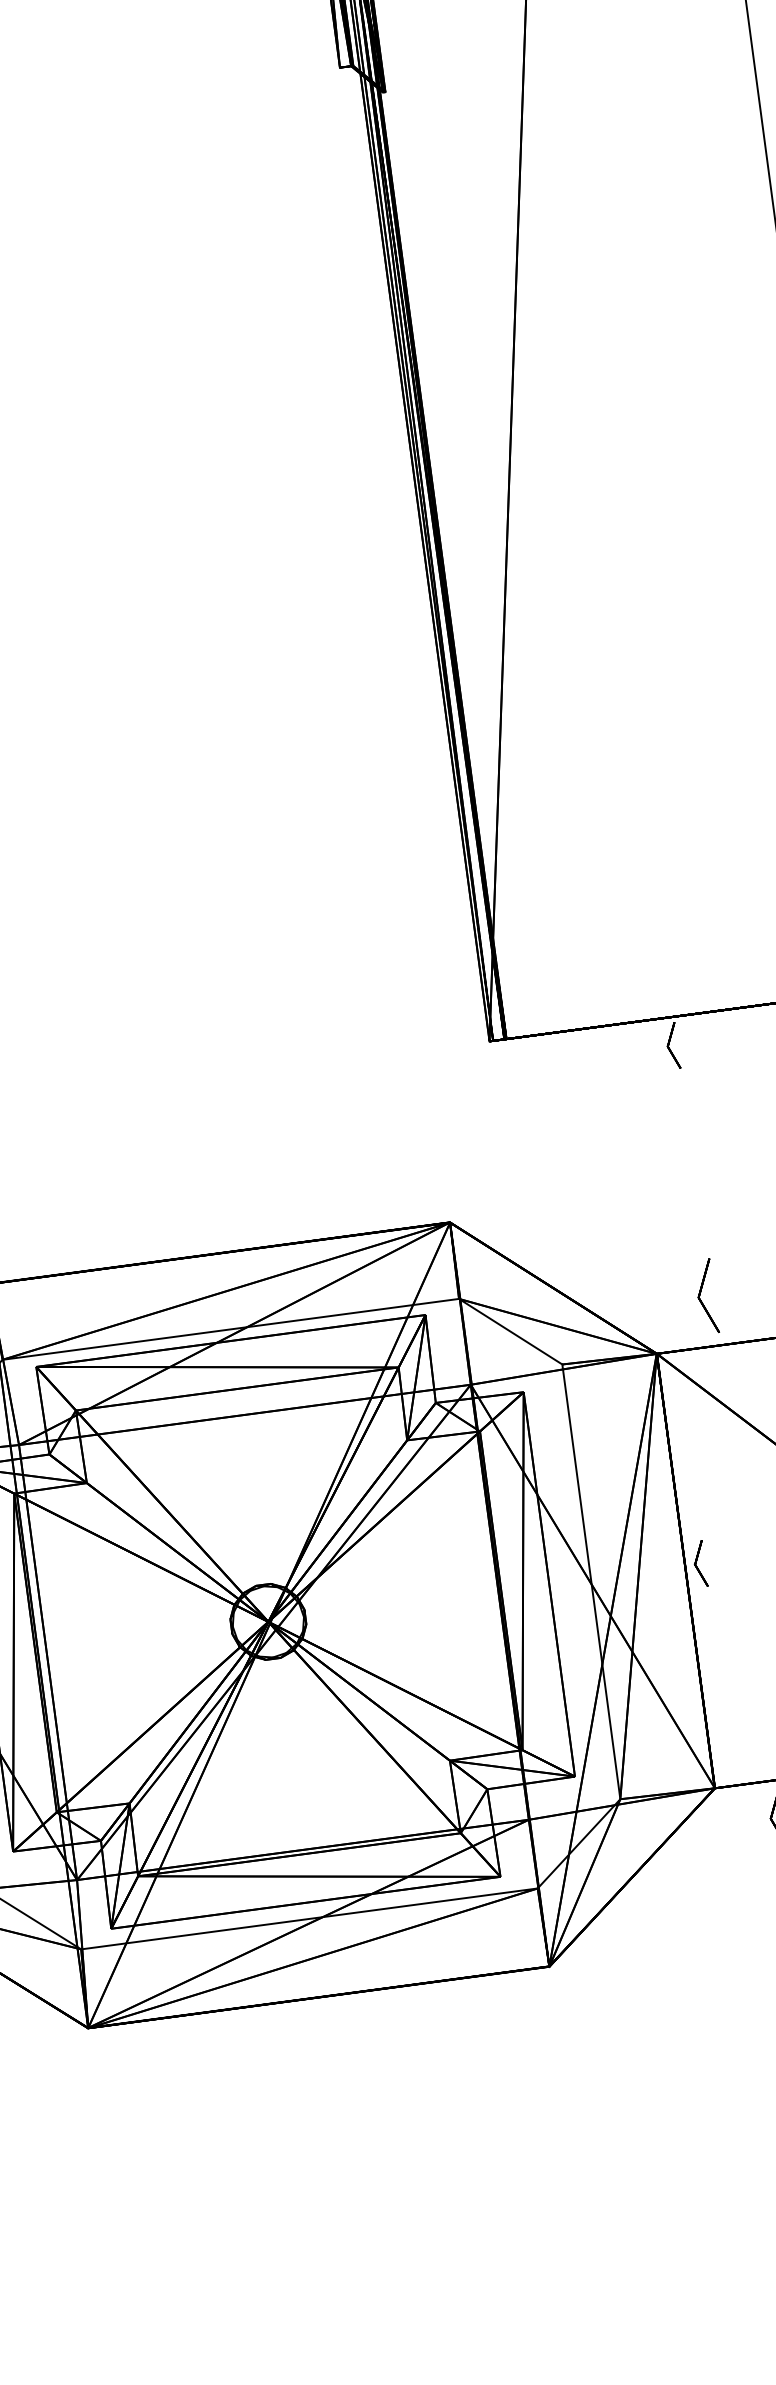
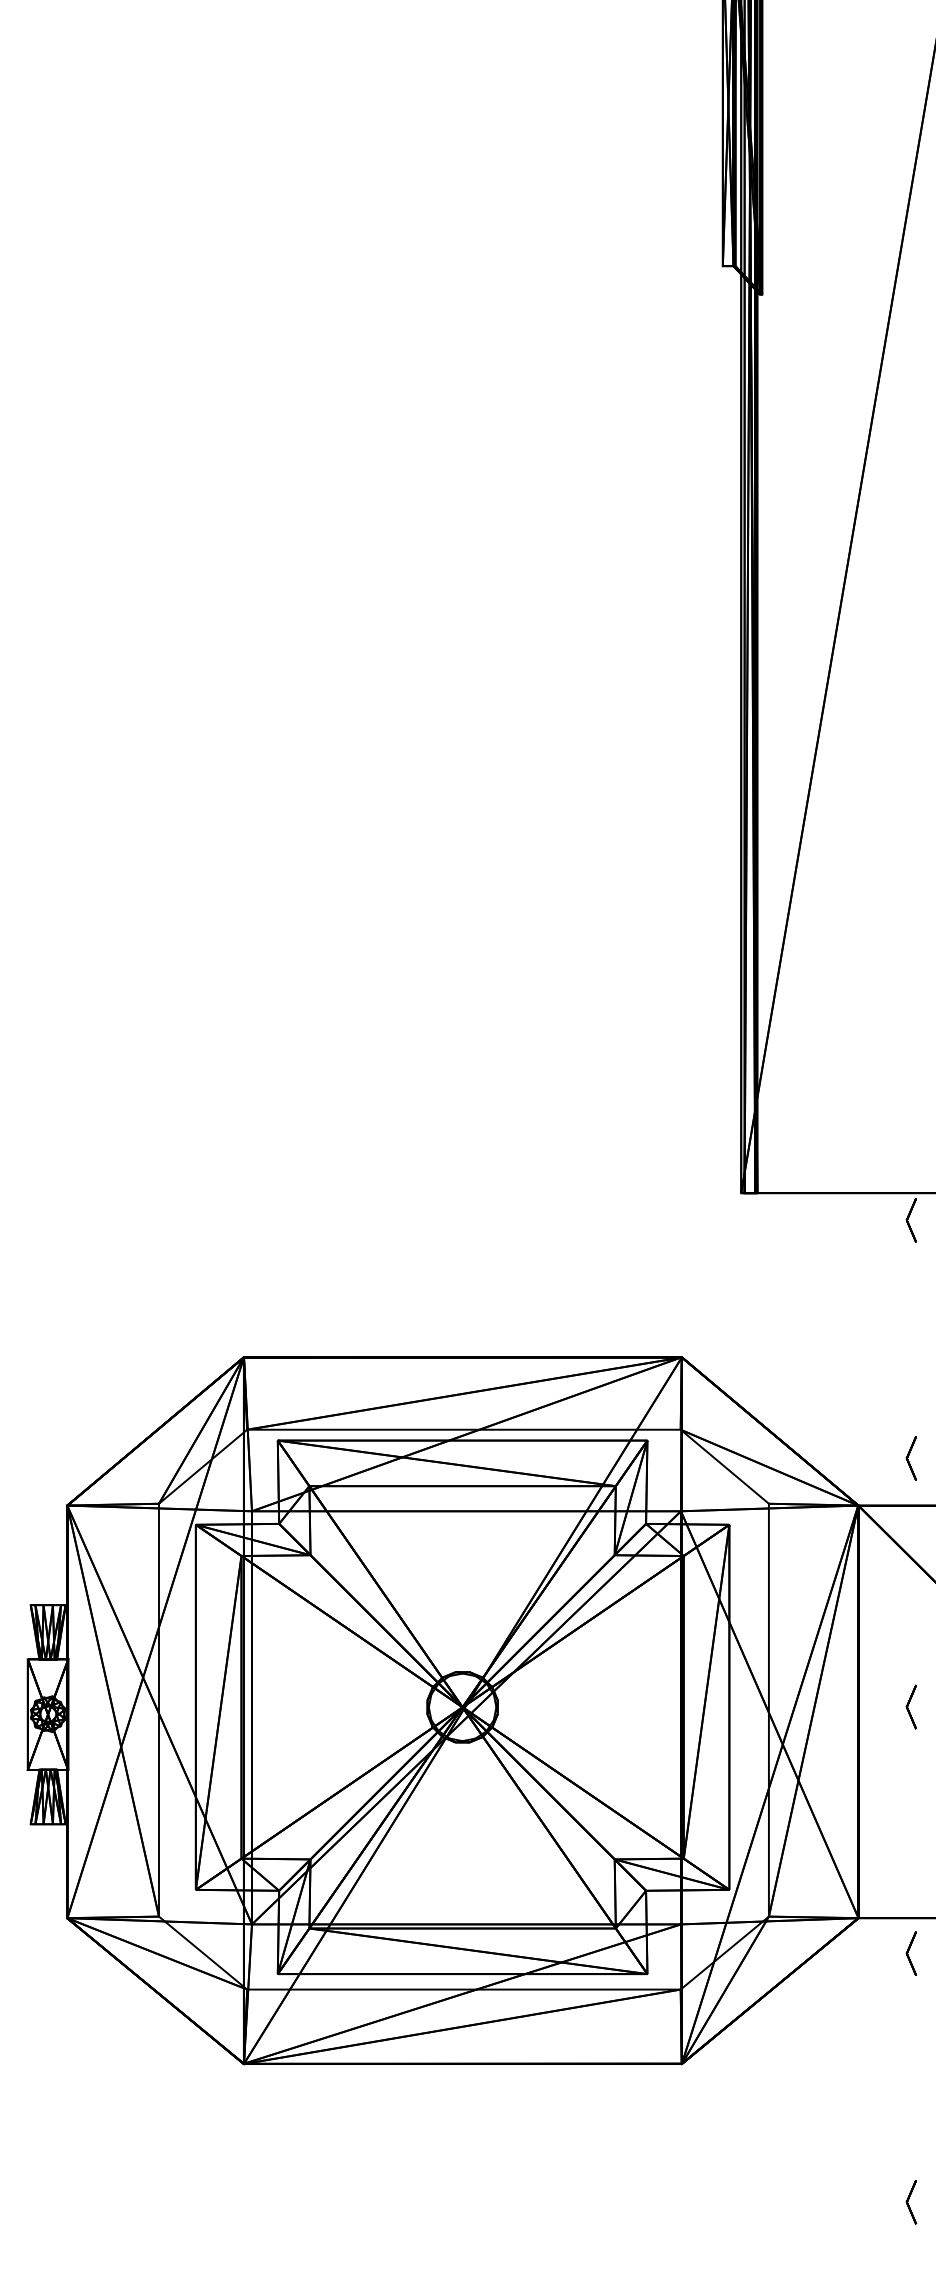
part: (705, 1296) -> (910, 1458), size x0.62
part: (698, 1563) -> (910, 1706), moved

